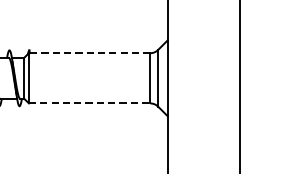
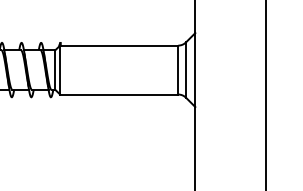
line: (88, 53) -> (118, 45), dashed -> solid
line: (89, 103) -> (119, 94), dashed -> solid

